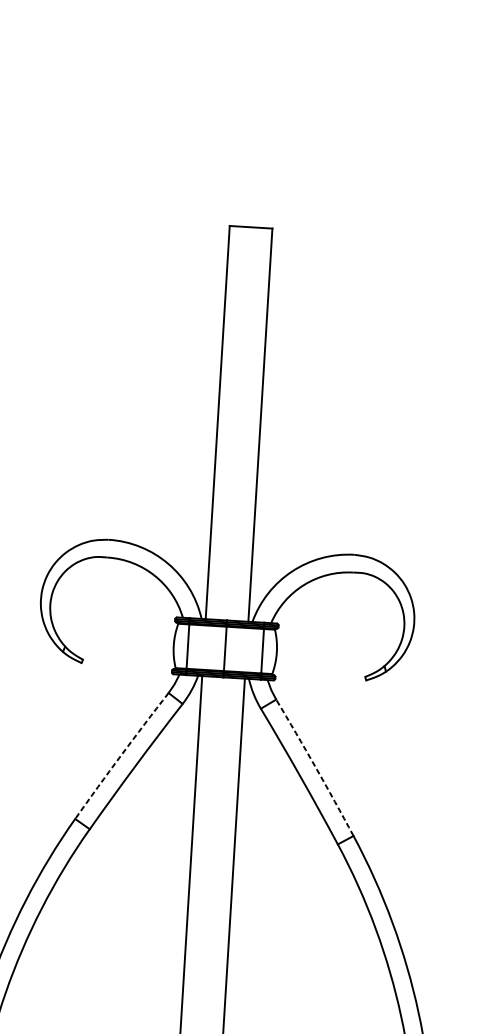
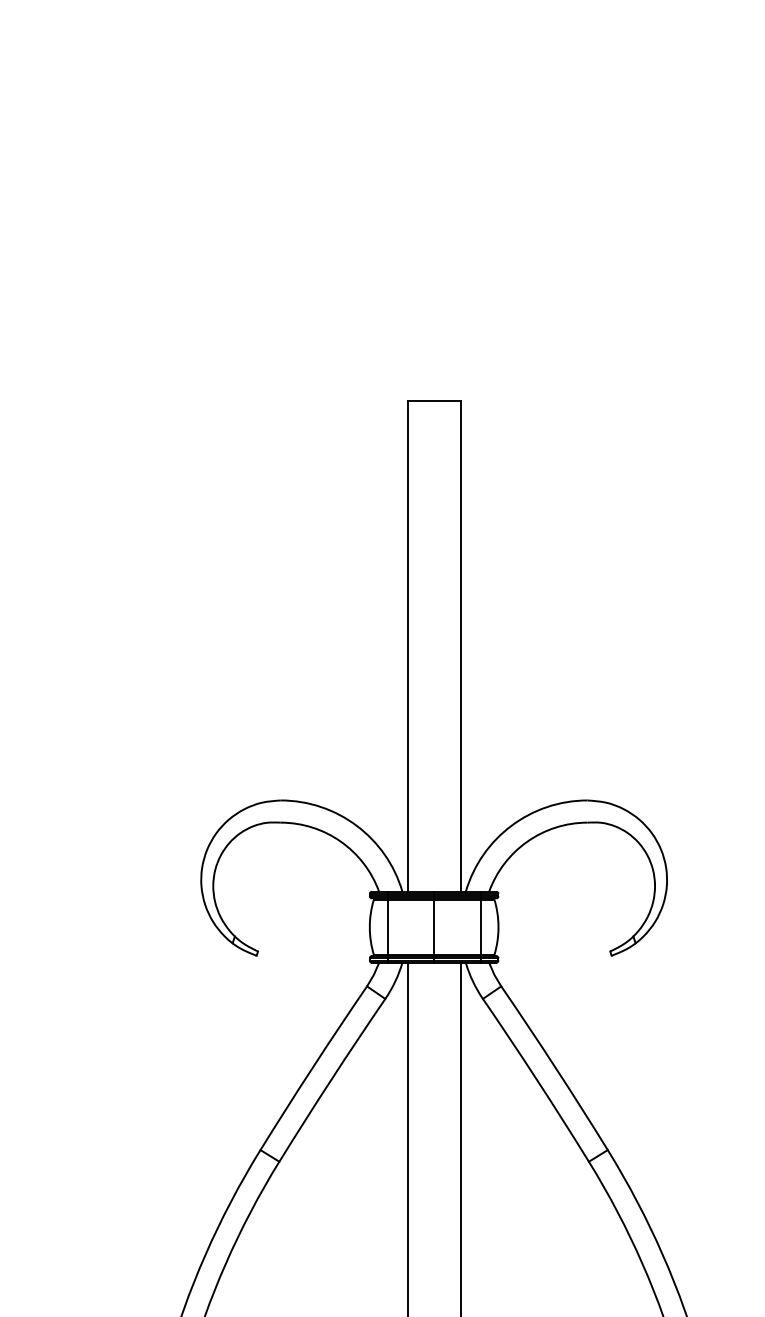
arc: (120, 755) -> (312, 1067), dashed -> solid
arc: (315, 767) -> (555, 1067), dashed -> solid

